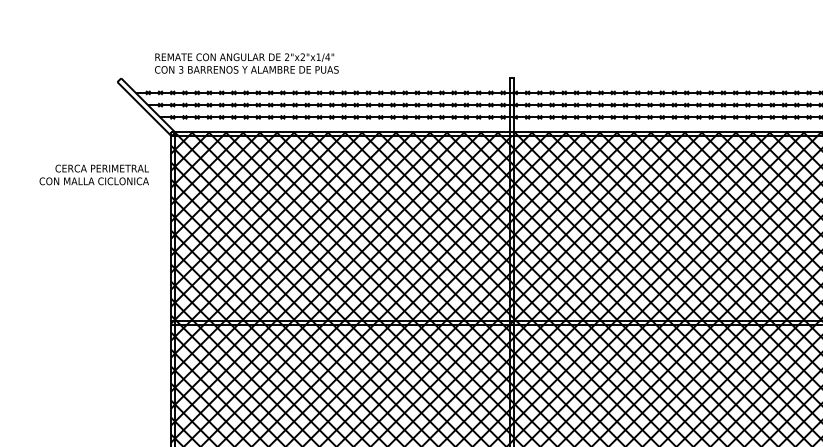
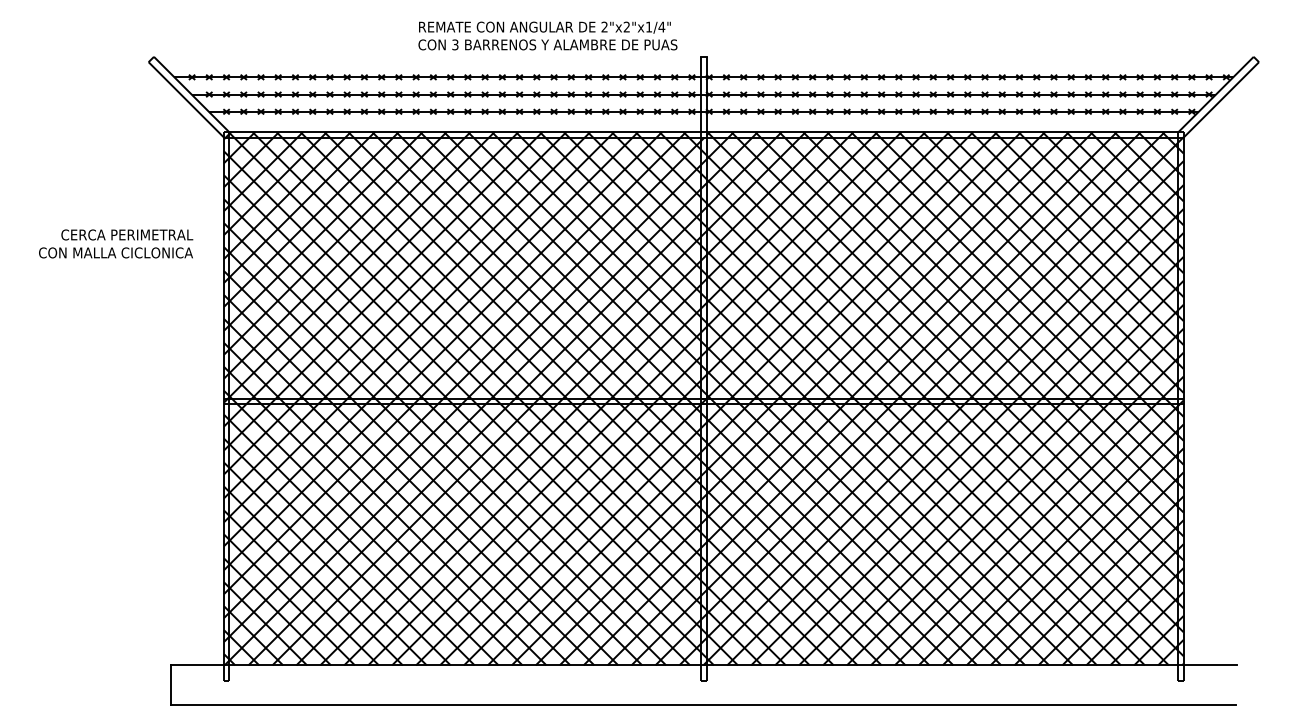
text: (246, 63) -> (547, 35), moved
text: (94, 174) -> (116, 243), moved

